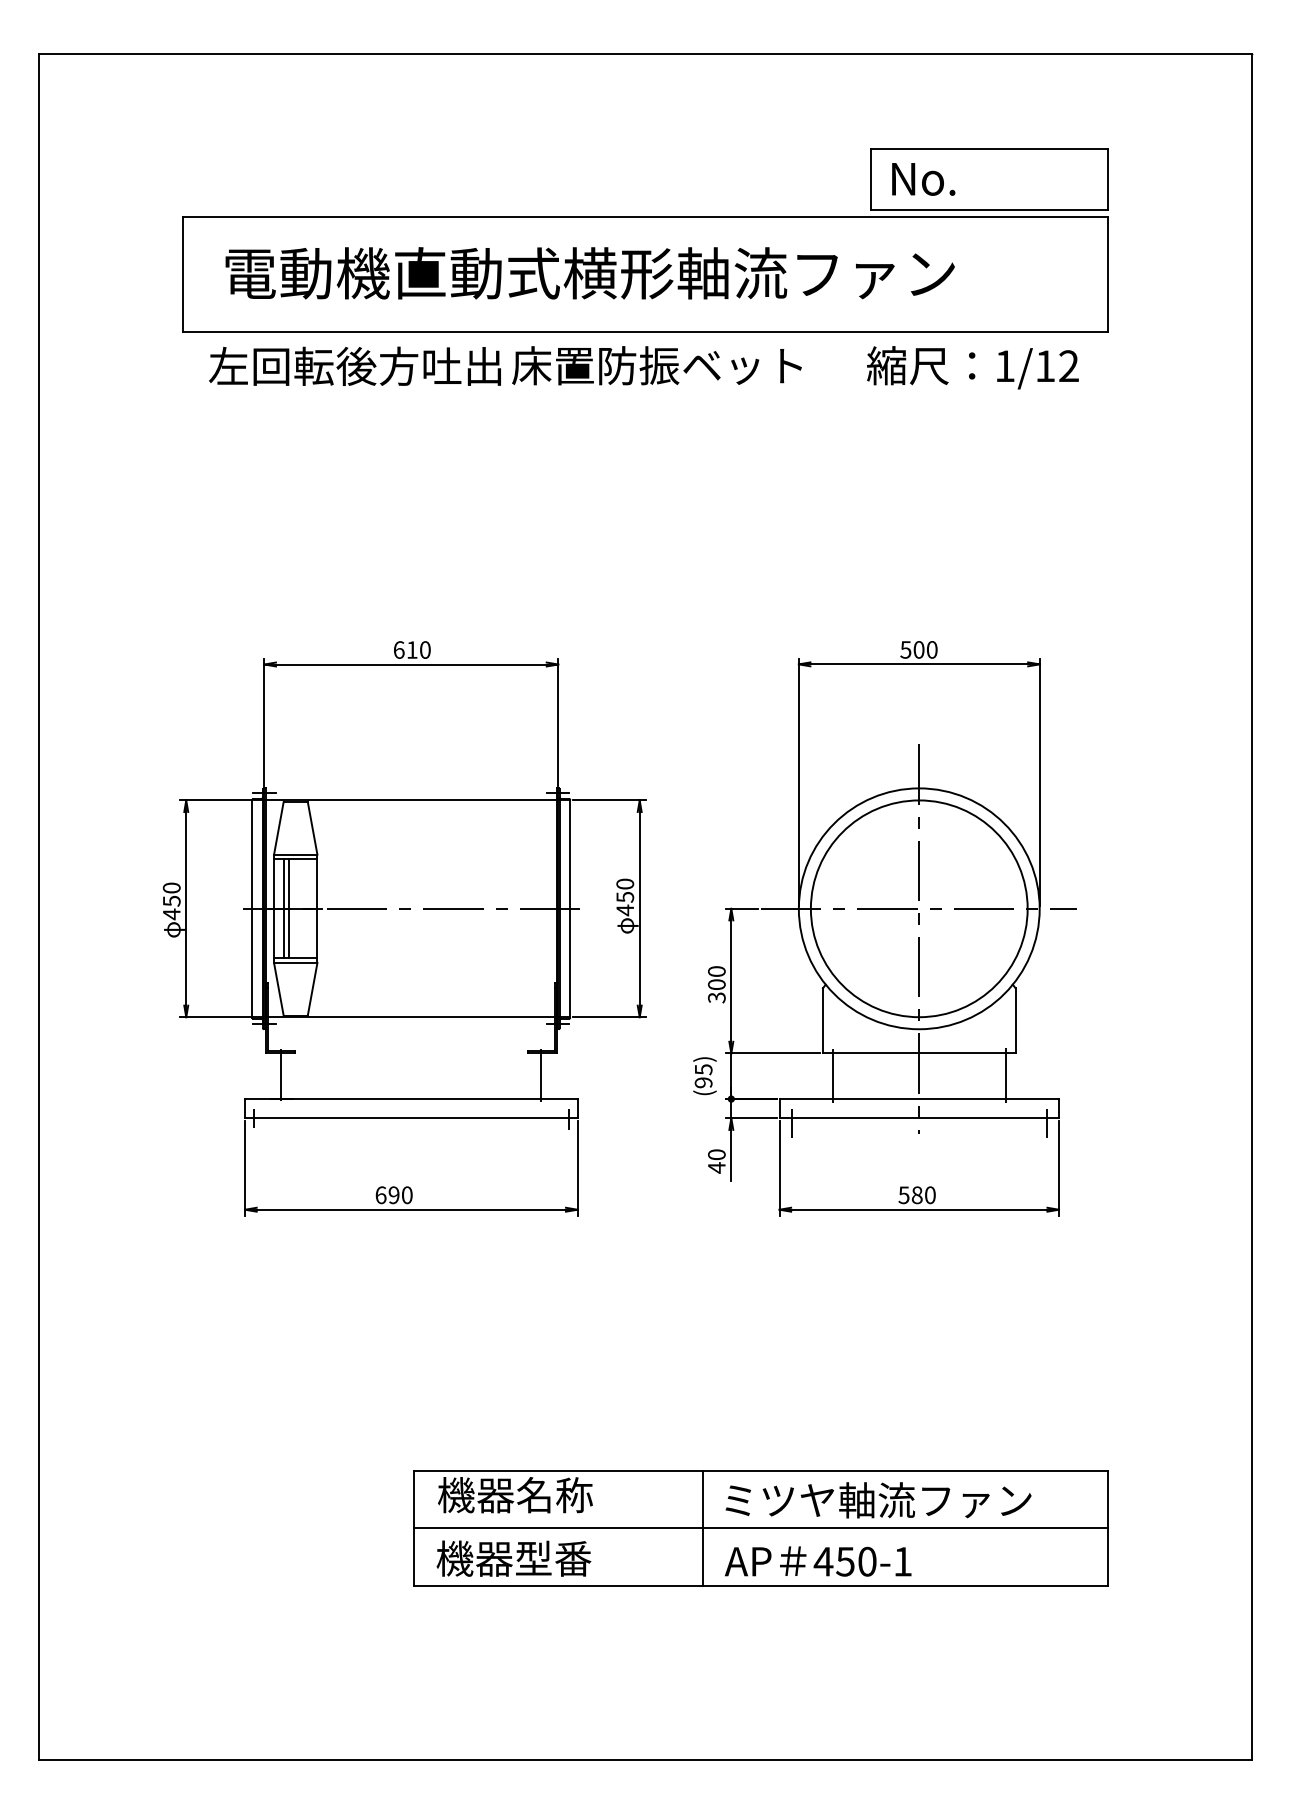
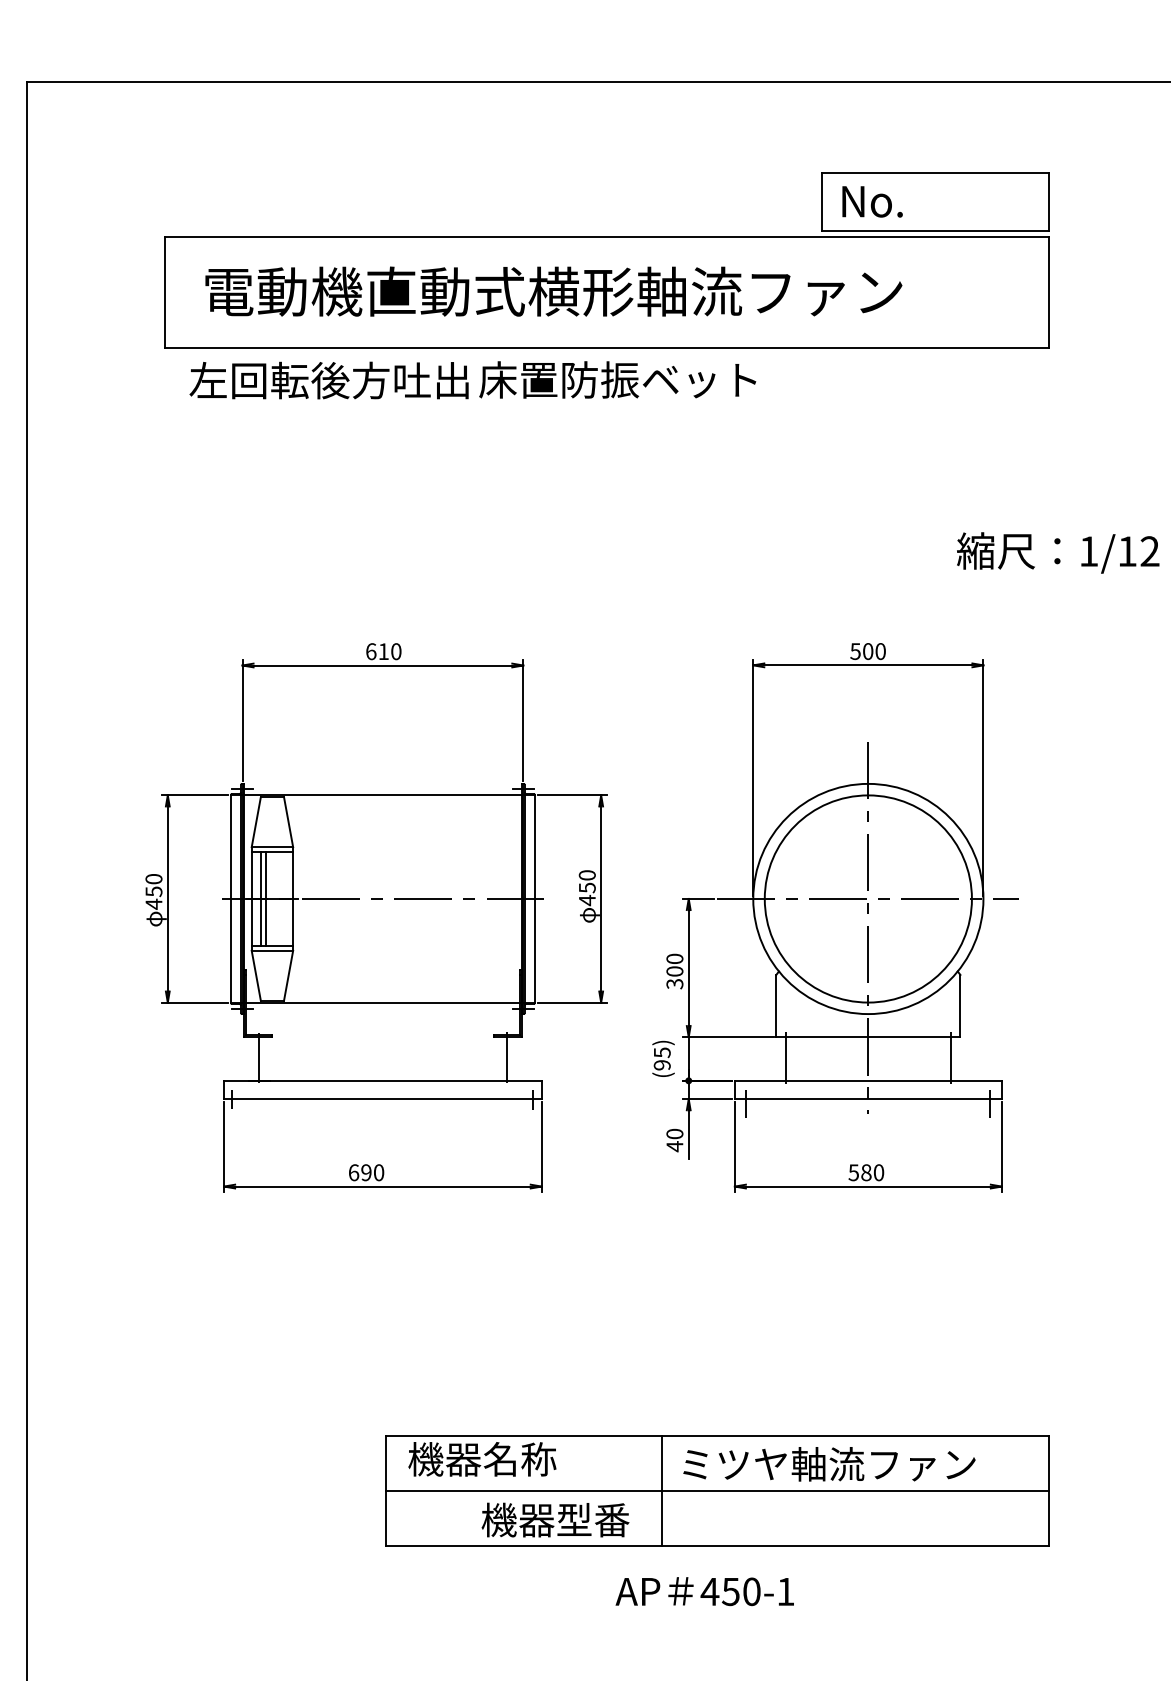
text: (972, 367) -> (1057, 552), moved
text: (513, 1558) -> (555, 1519), moved
text: (818, 1561) -> (705, 1591), moved

